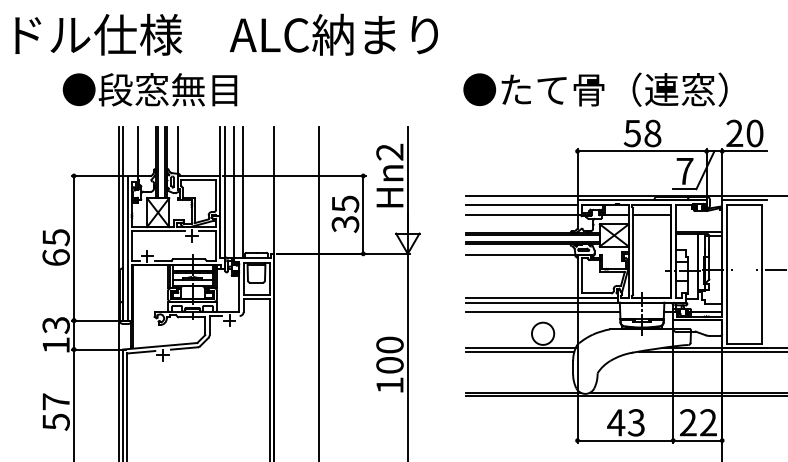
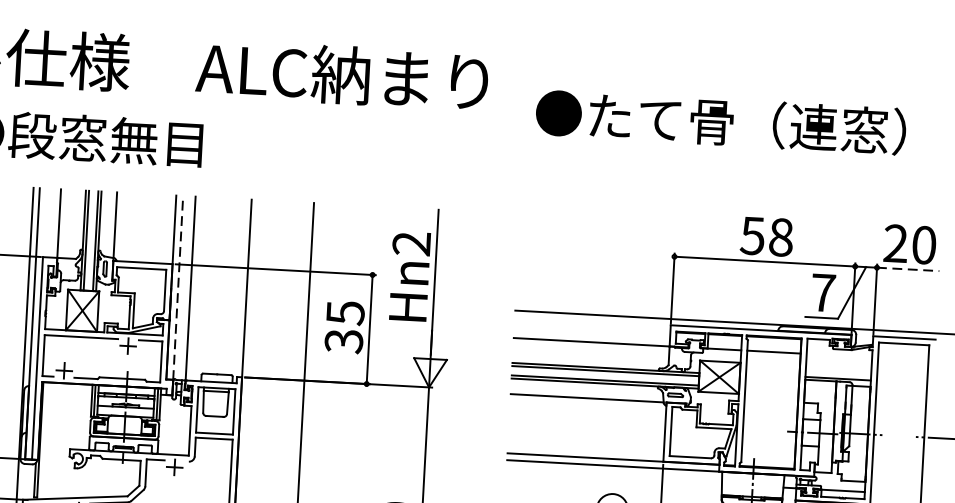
text: (595, 89) -> (721, 121), moved
line: (744, 151) -> (908, 269), solid -> dashed
line: (242, 192) -> (202, 288), removed
line: (225, 197) -> (178, 294), solid -> dashed
line: (521, 205) -> (591, 328), removed
line: (543, 311) -> (614, 478), removed

